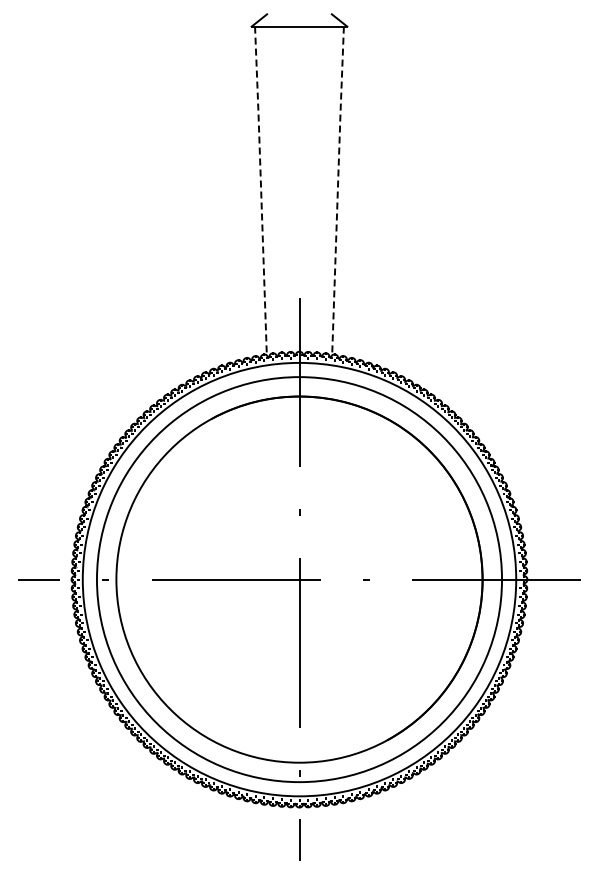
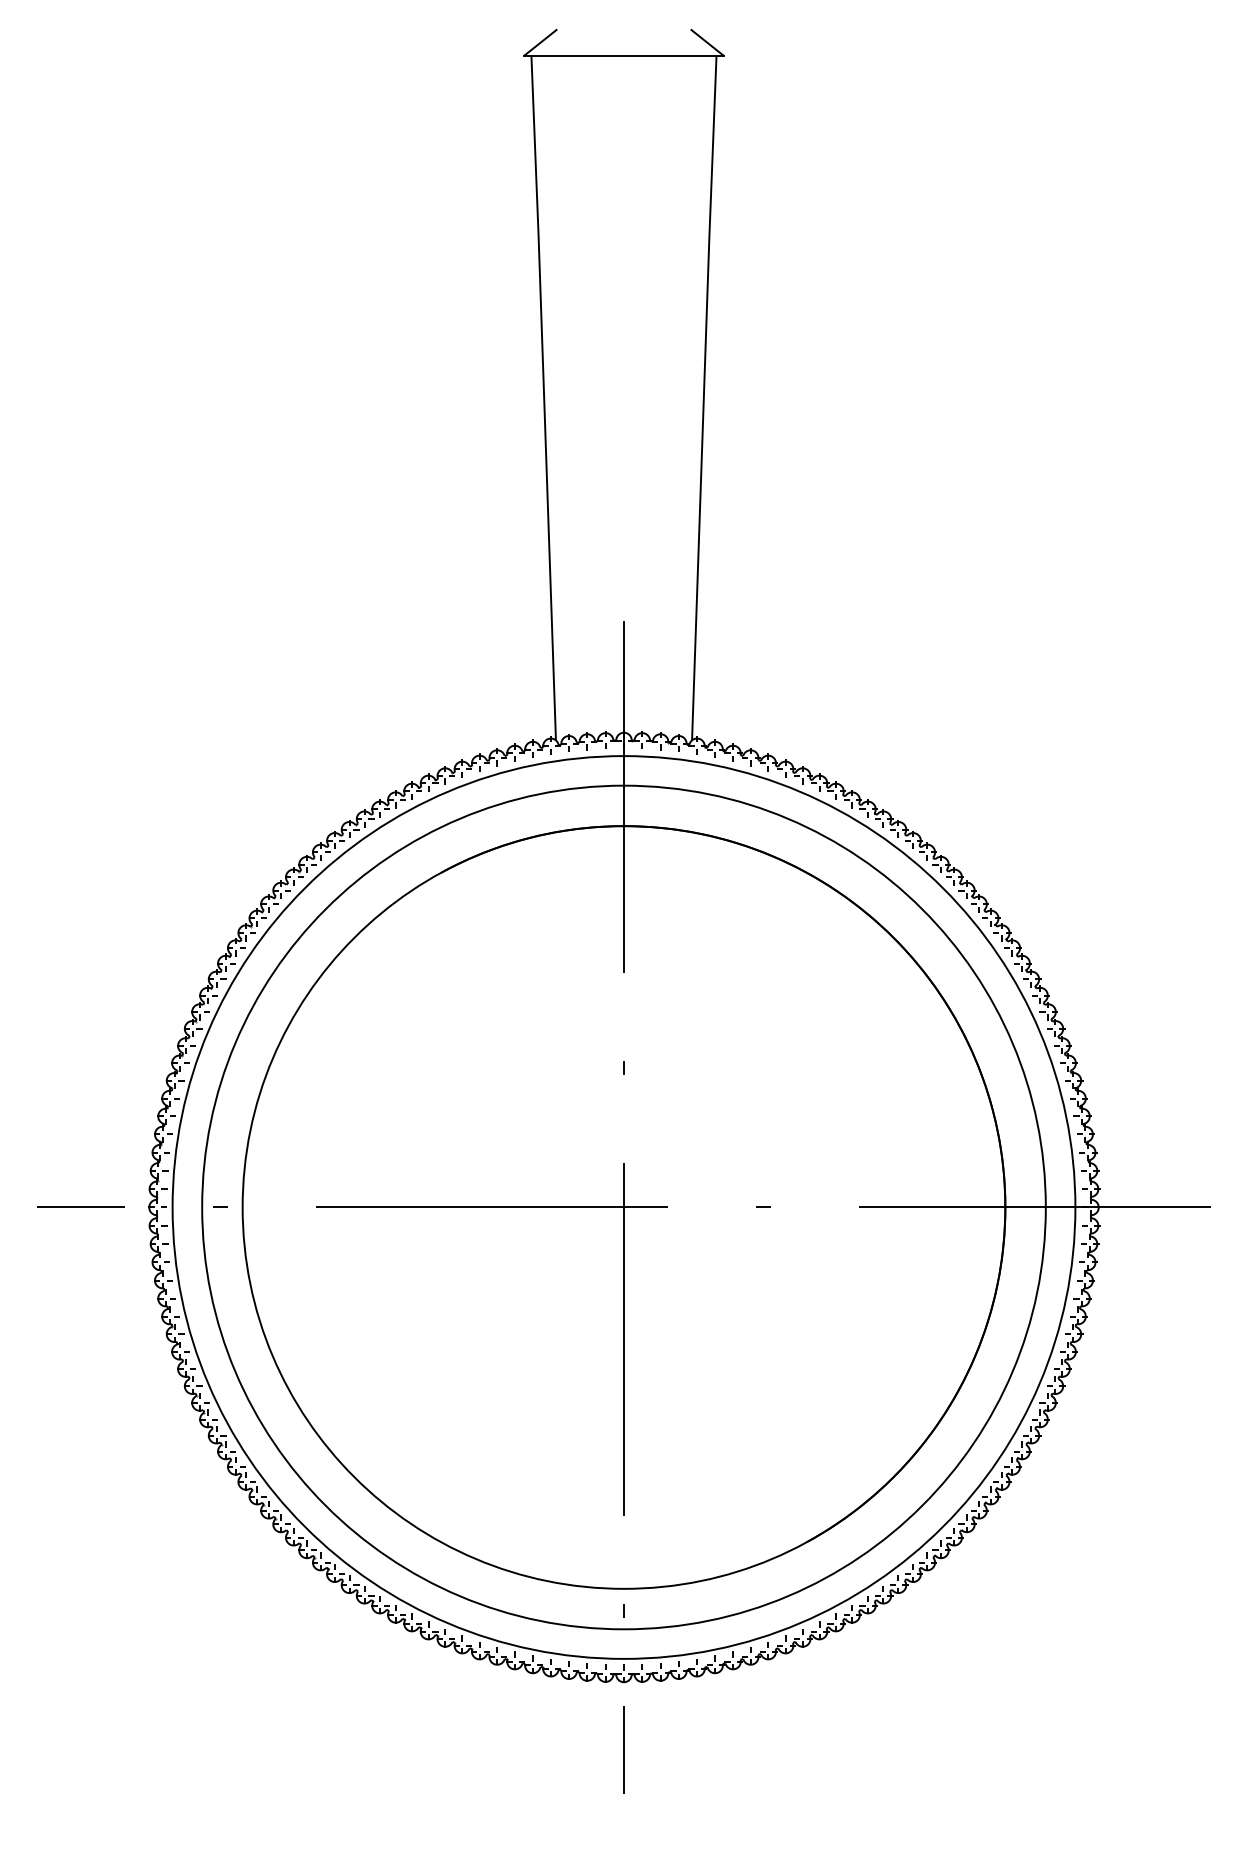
line: (261, 190) -> (544, 396), dashed -> solid
line: (337, 190) -> (703, 396), dashed -> solid

